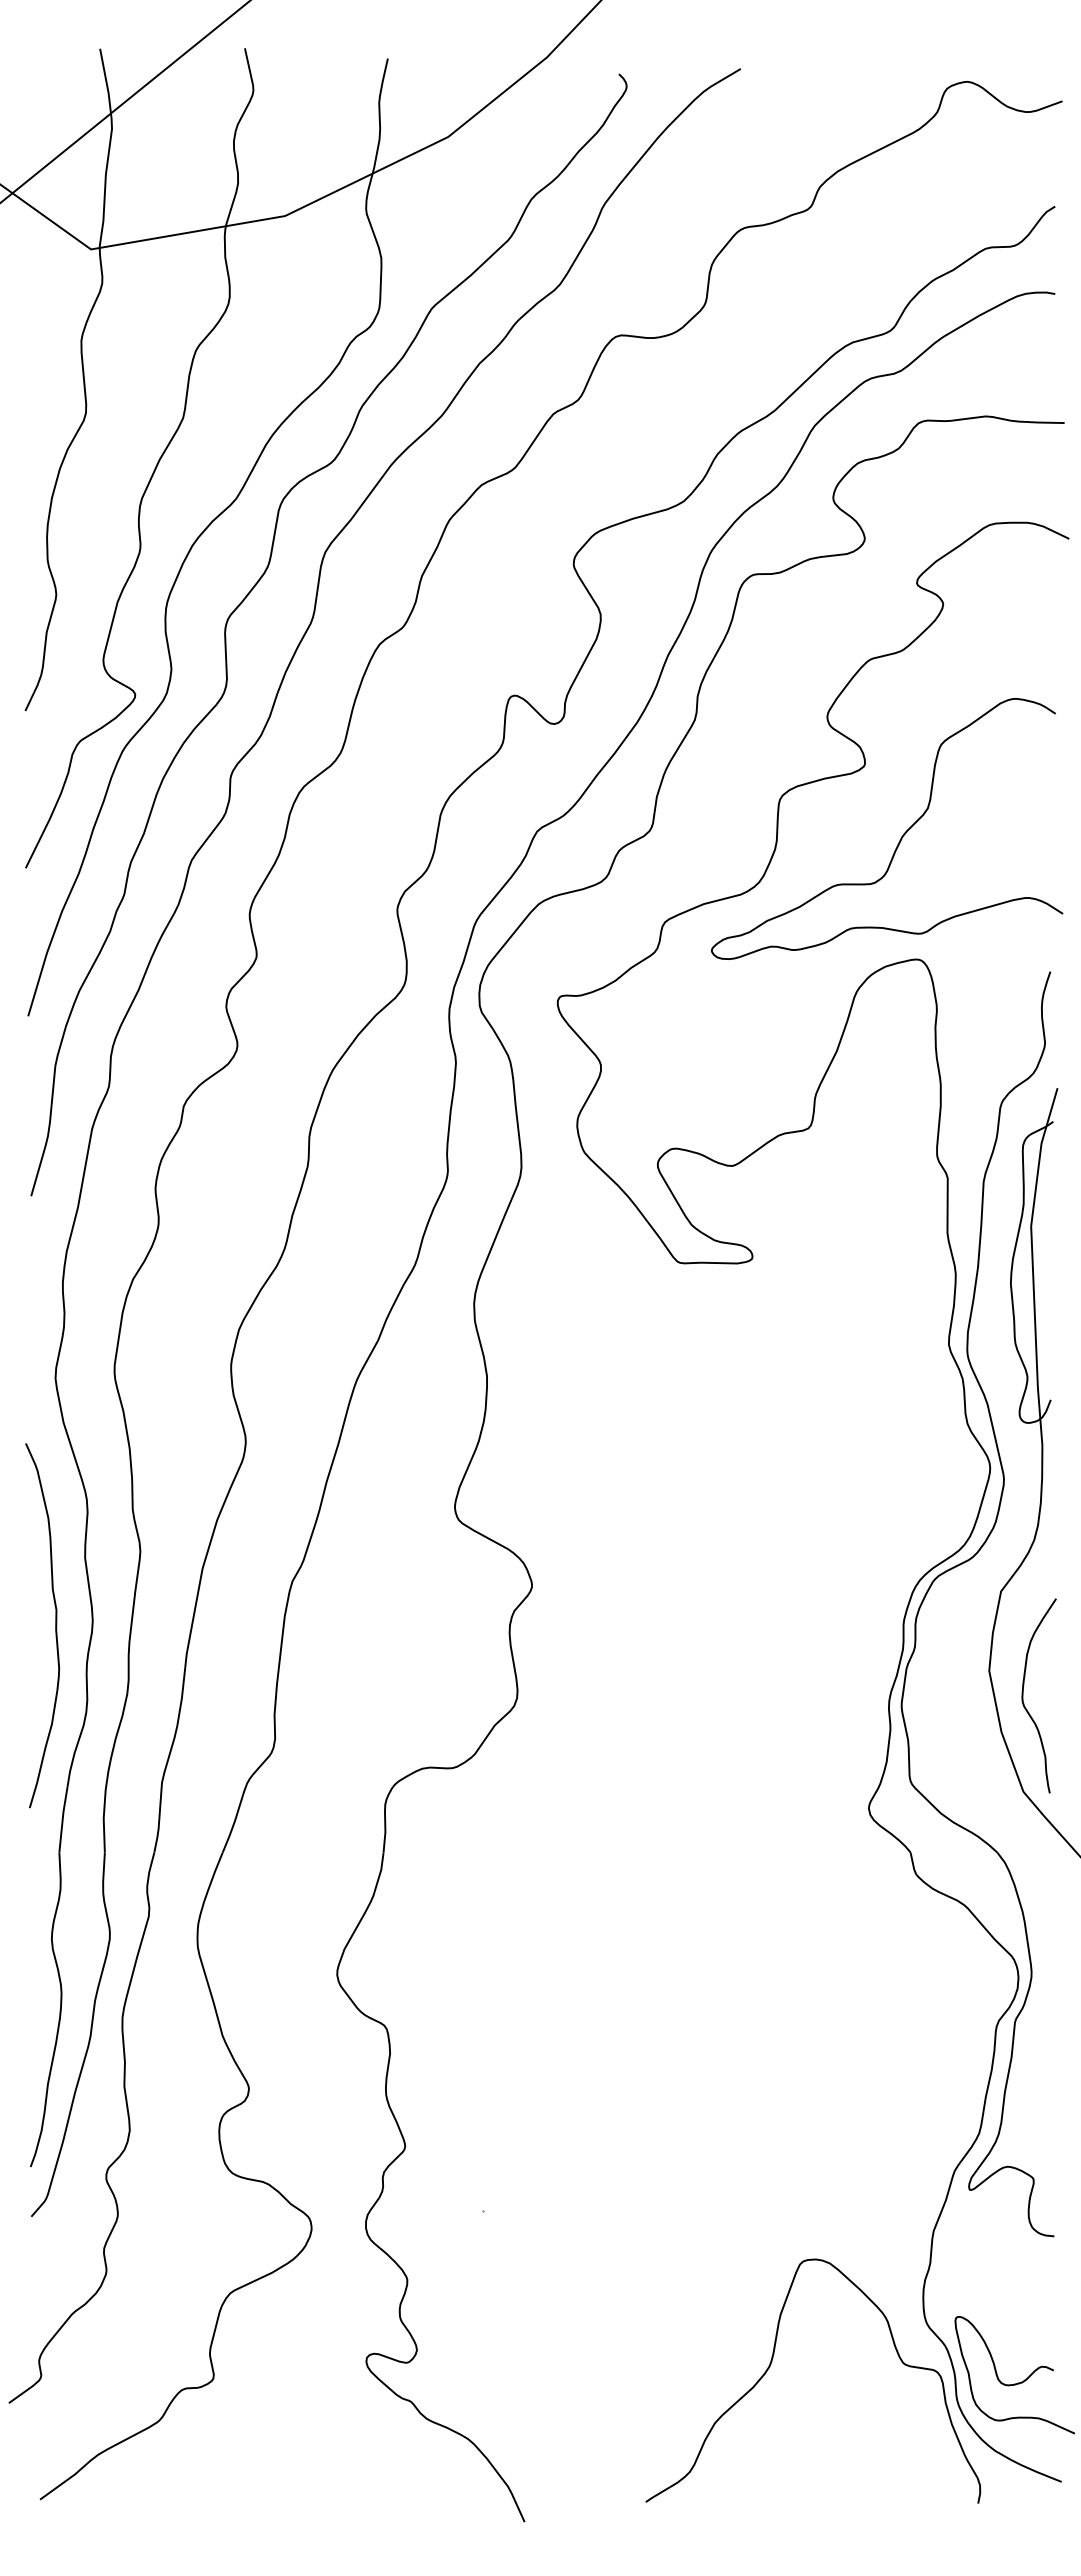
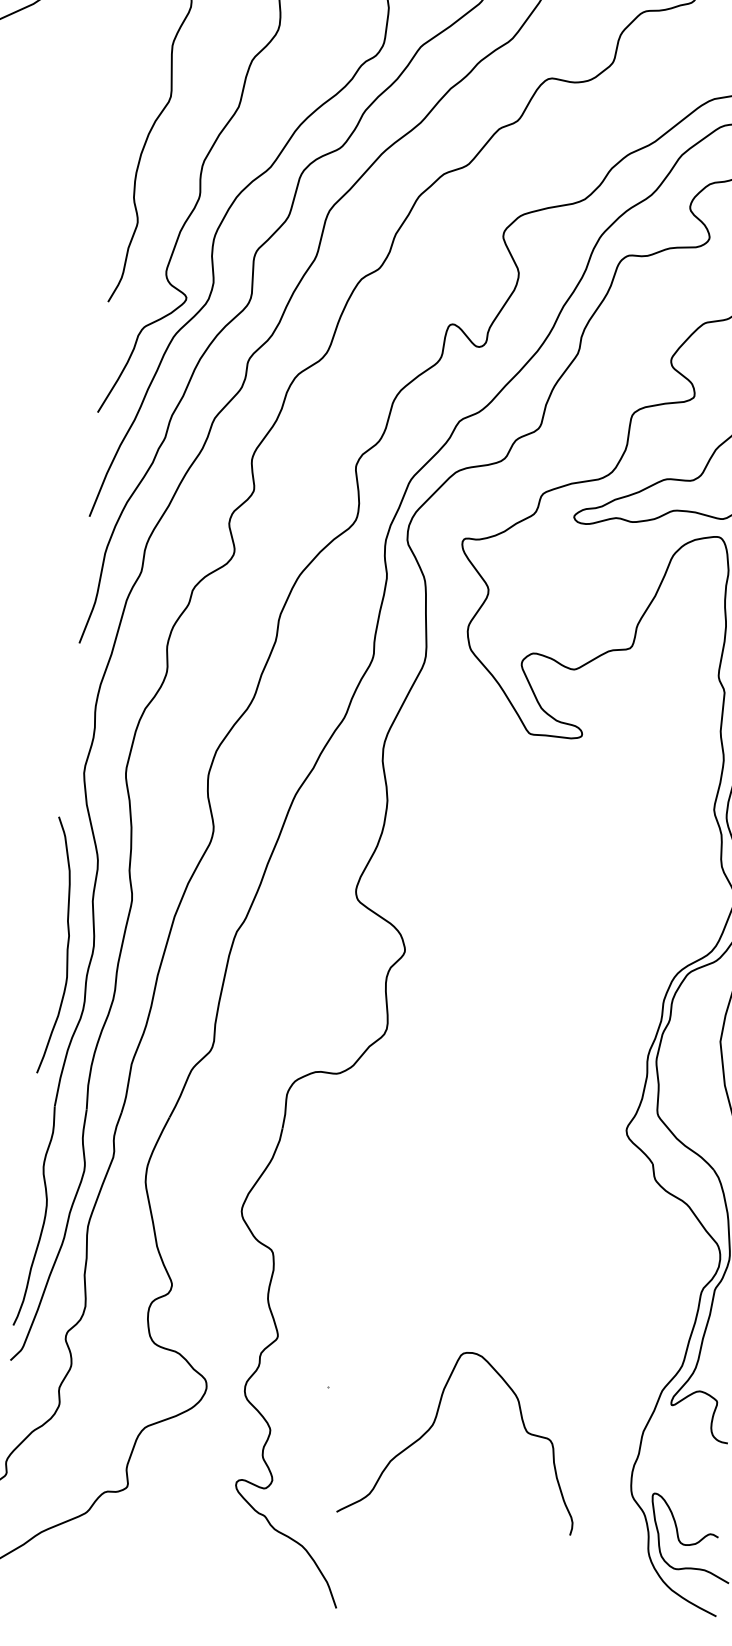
curve: (771, 2364) -> (434, 1423), moved

